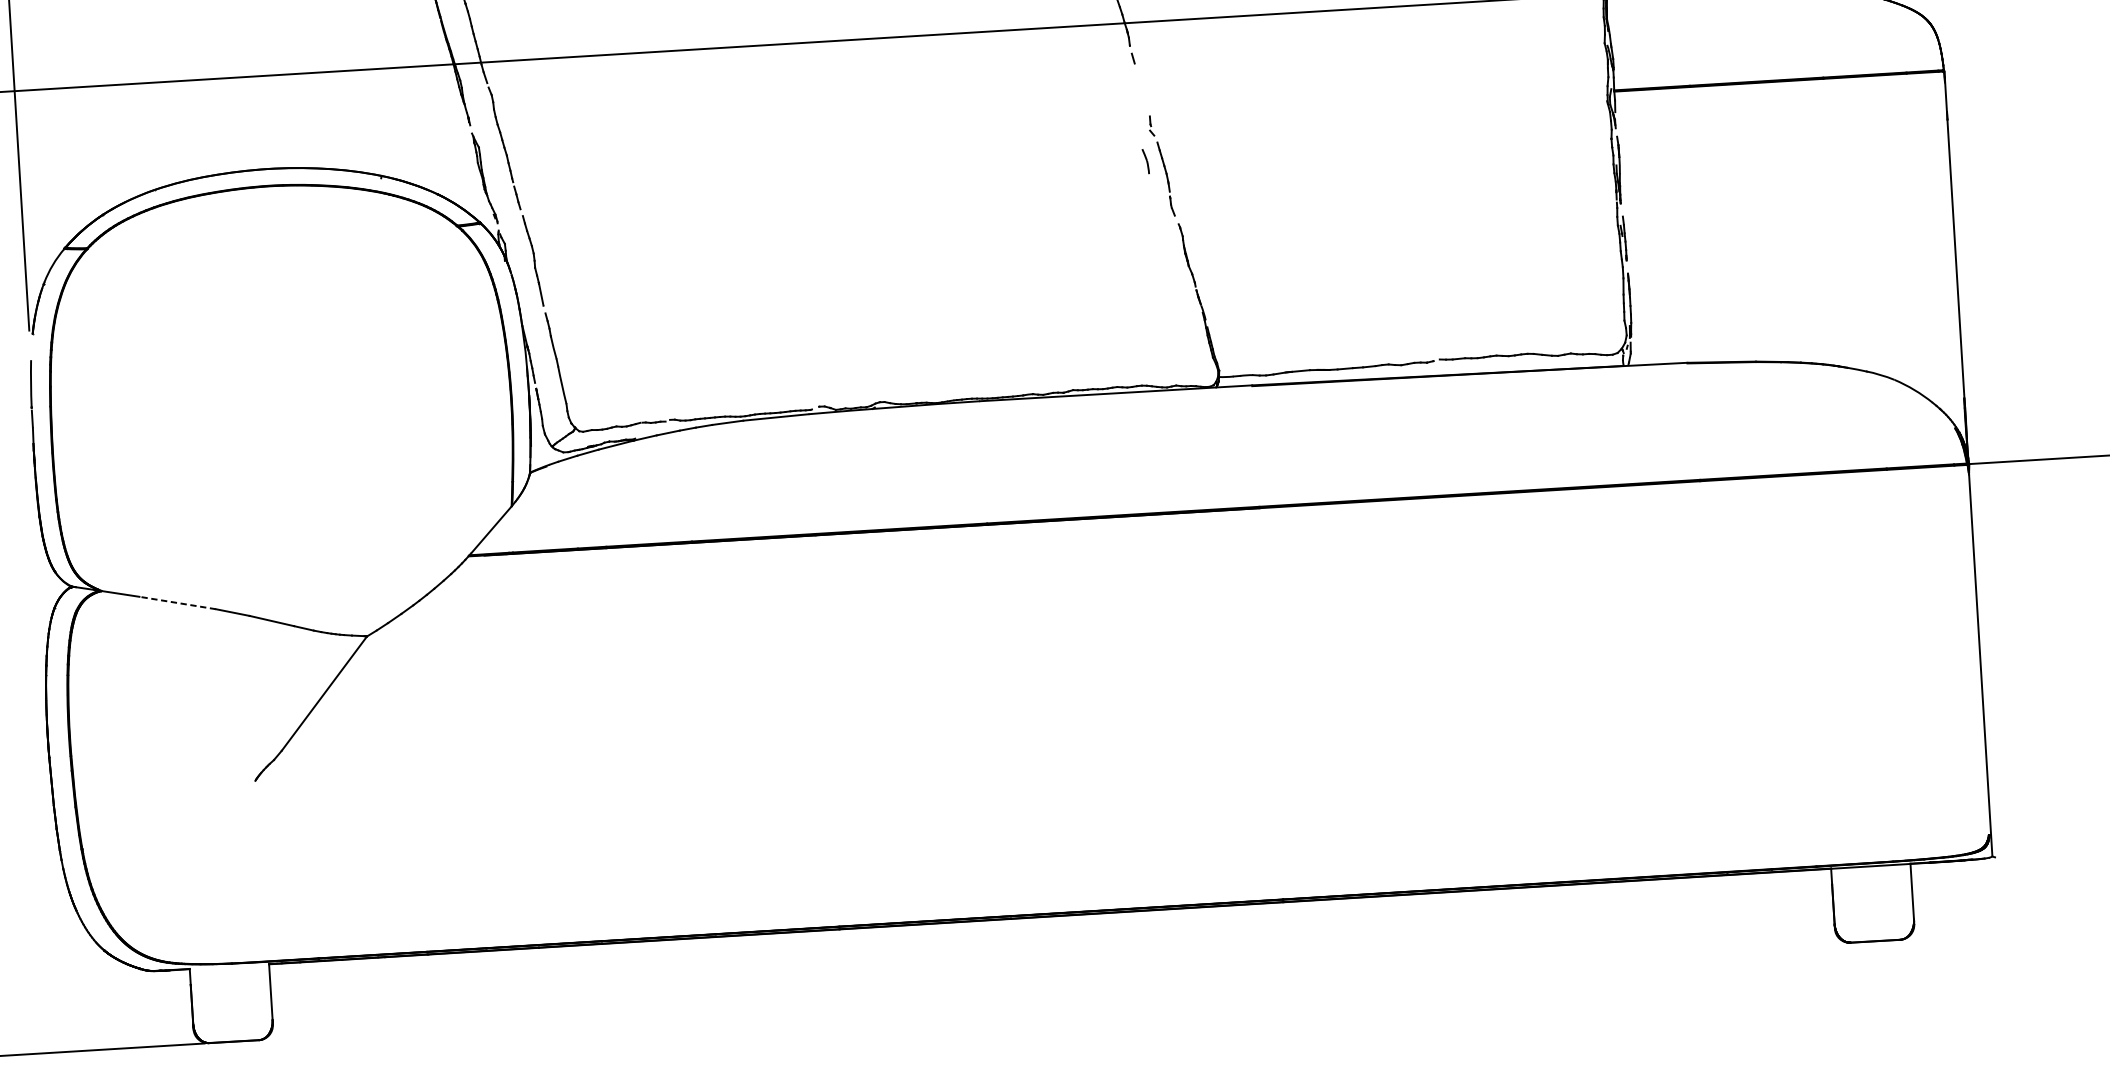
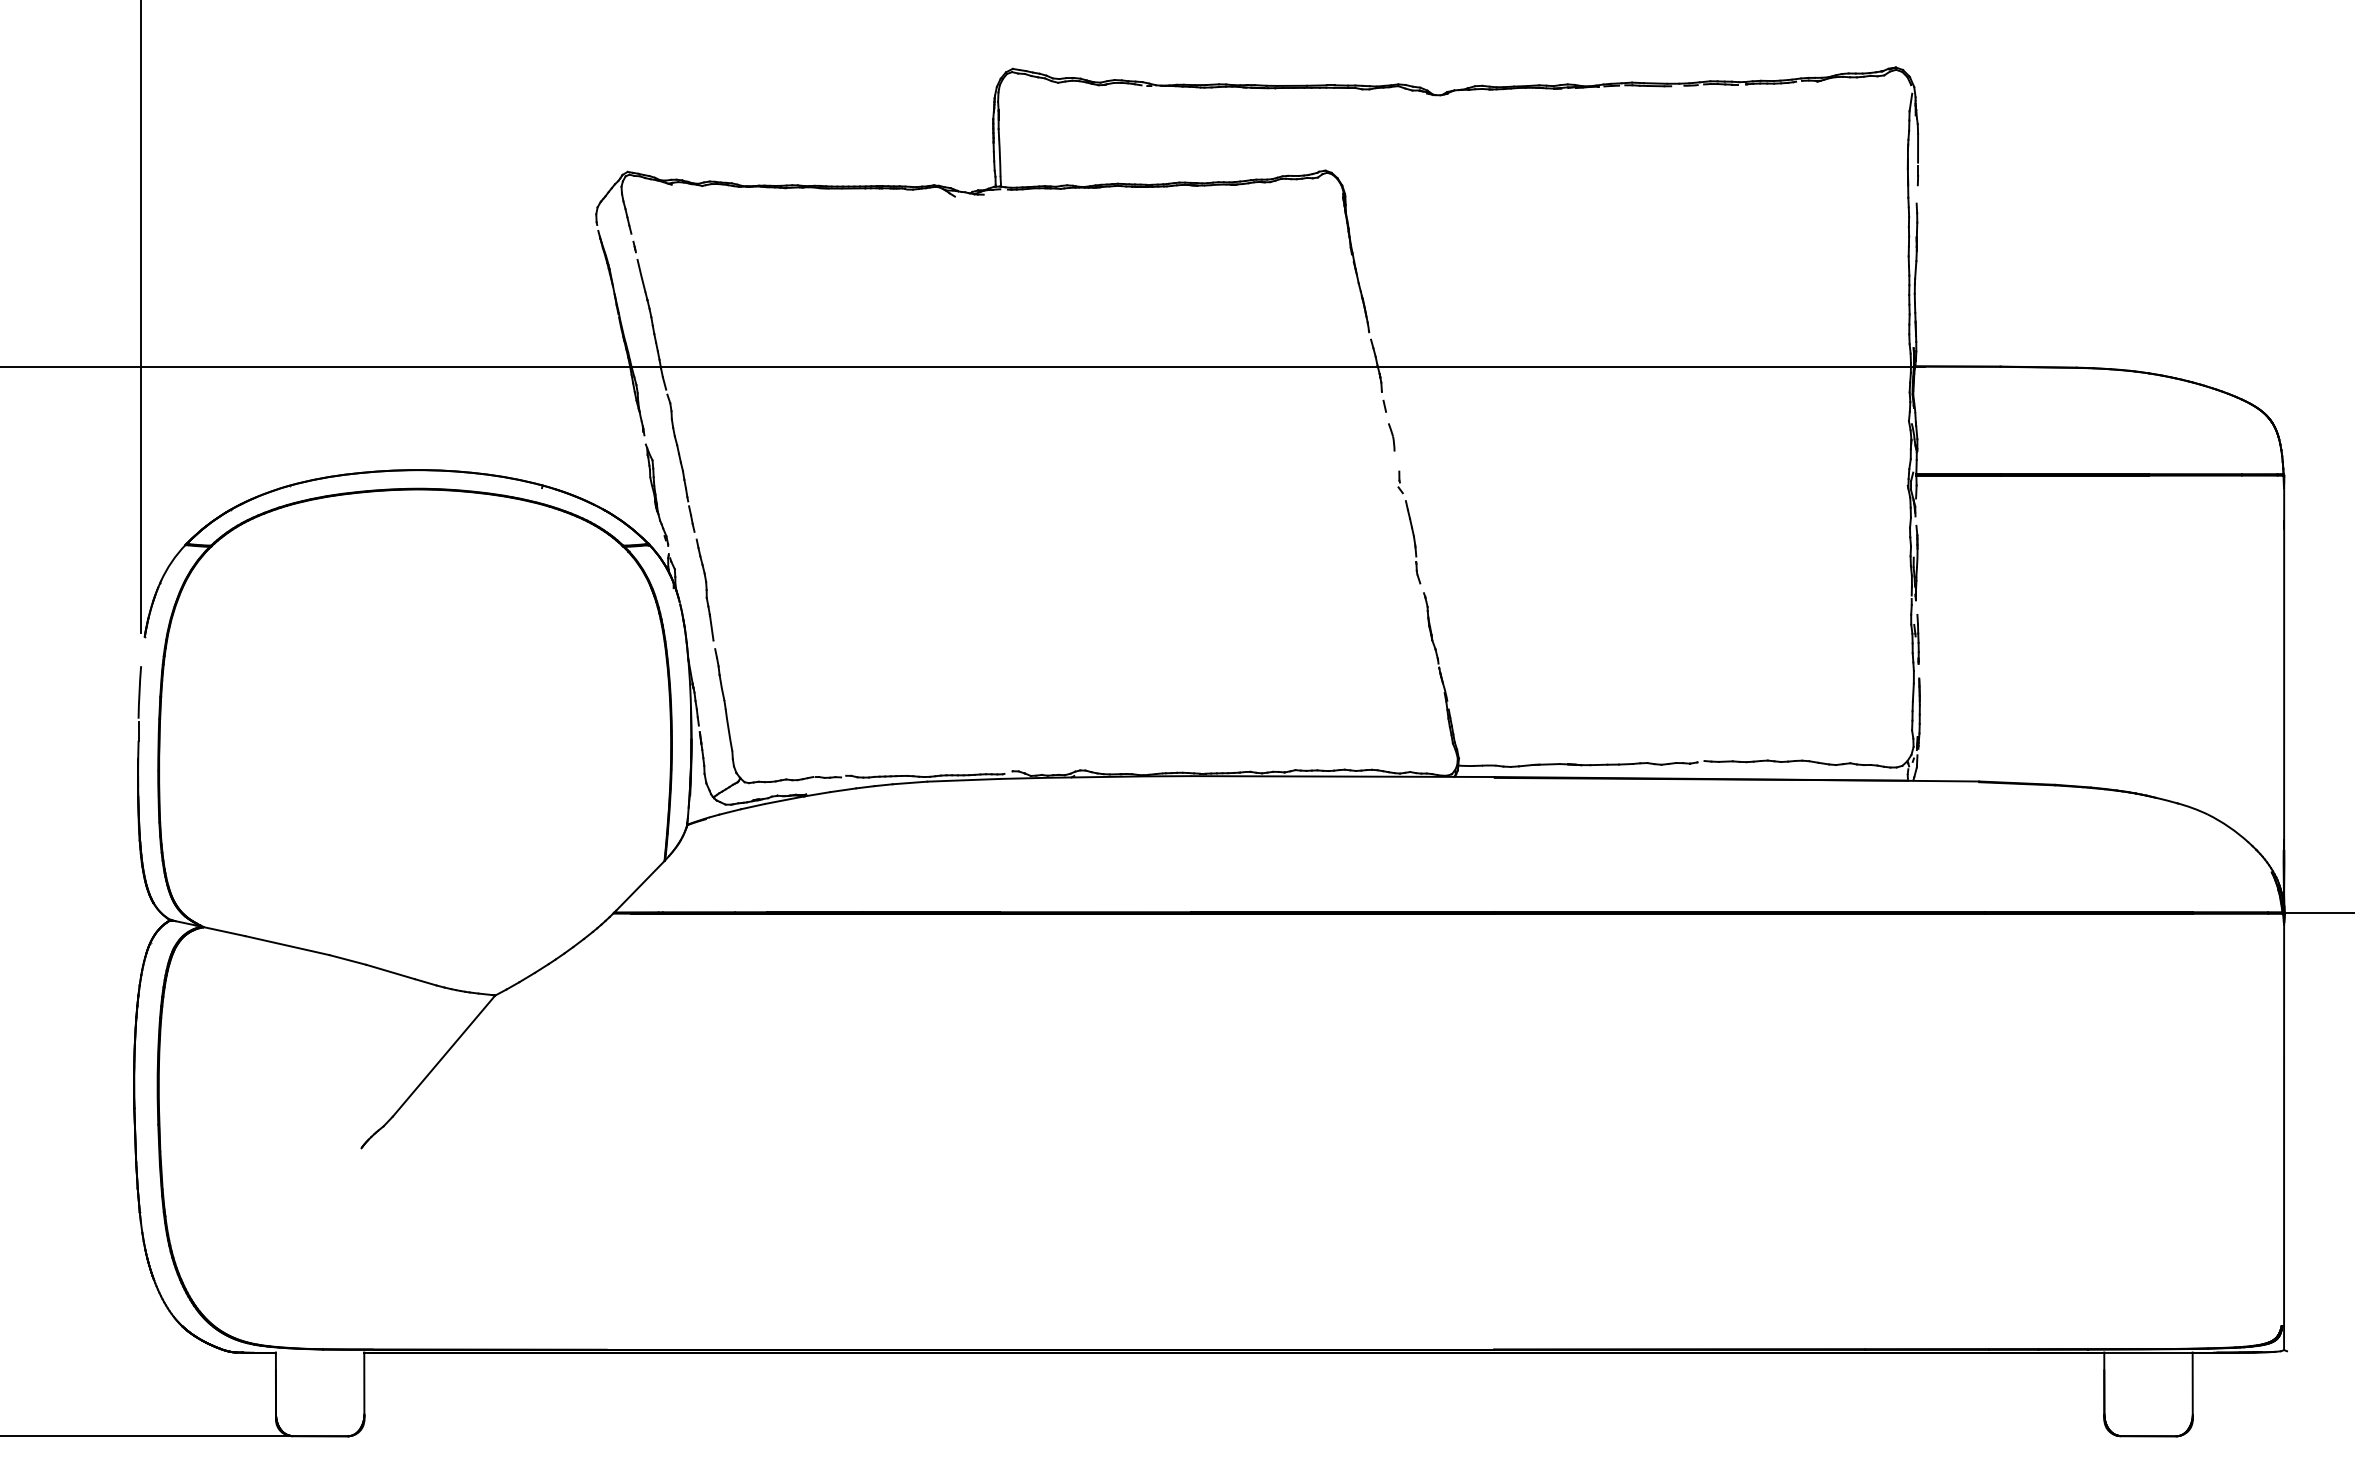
part: (1145, 161) -> (1391, 437), moved
line: (176, 602) -> (286, 945), dashed -> solid

